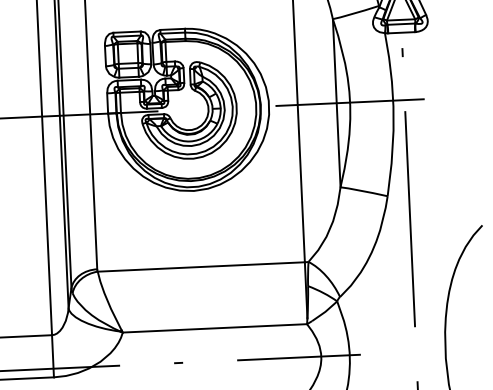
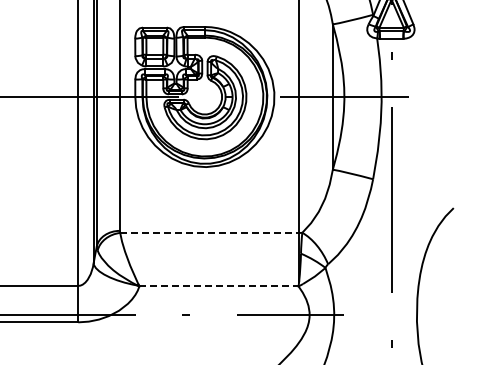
line: (202, 266) -> (210, 232), solid -> dashed
line: (215, 328) -> (219, 286), solid -> dashed

